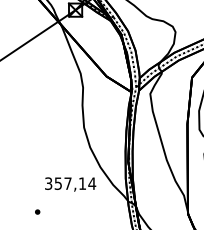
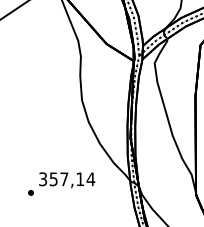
text: (70, 184) -> (67, 180), moved

